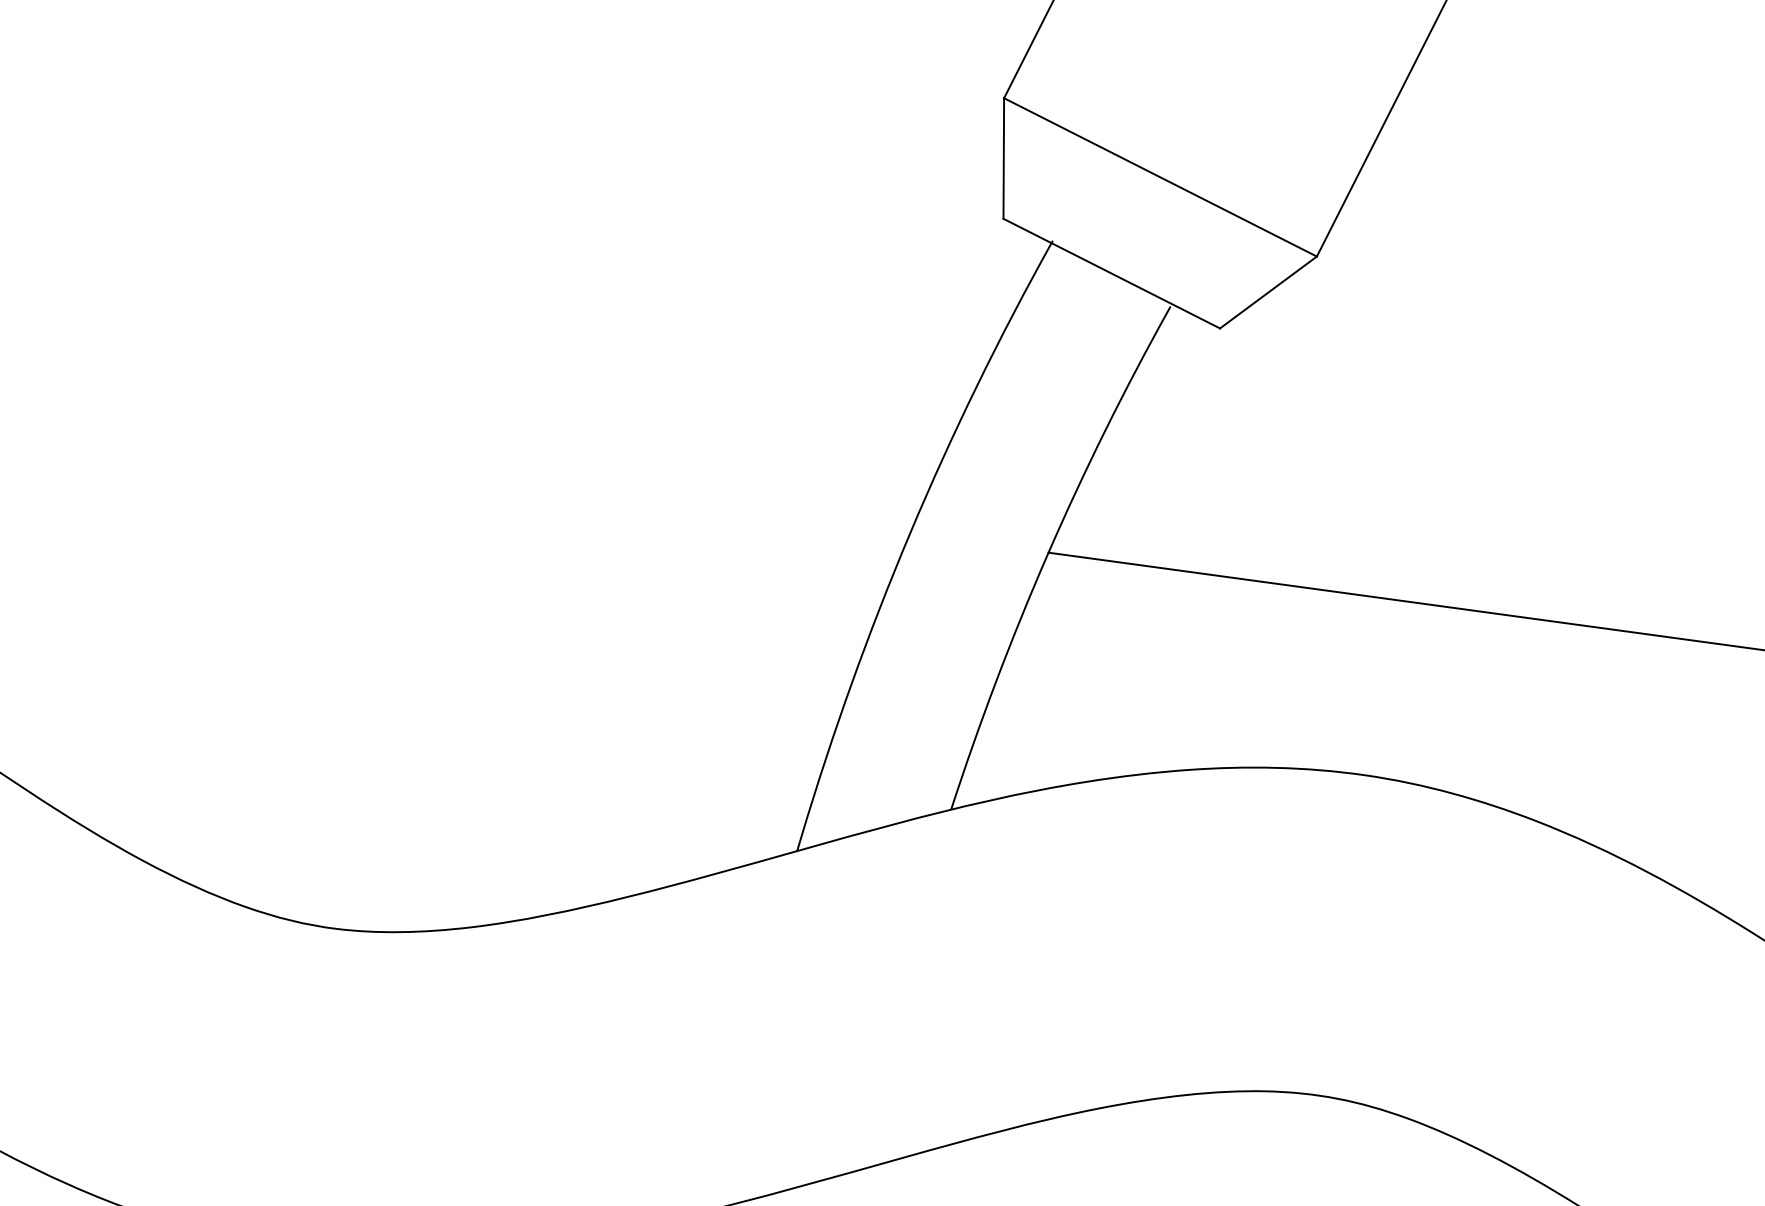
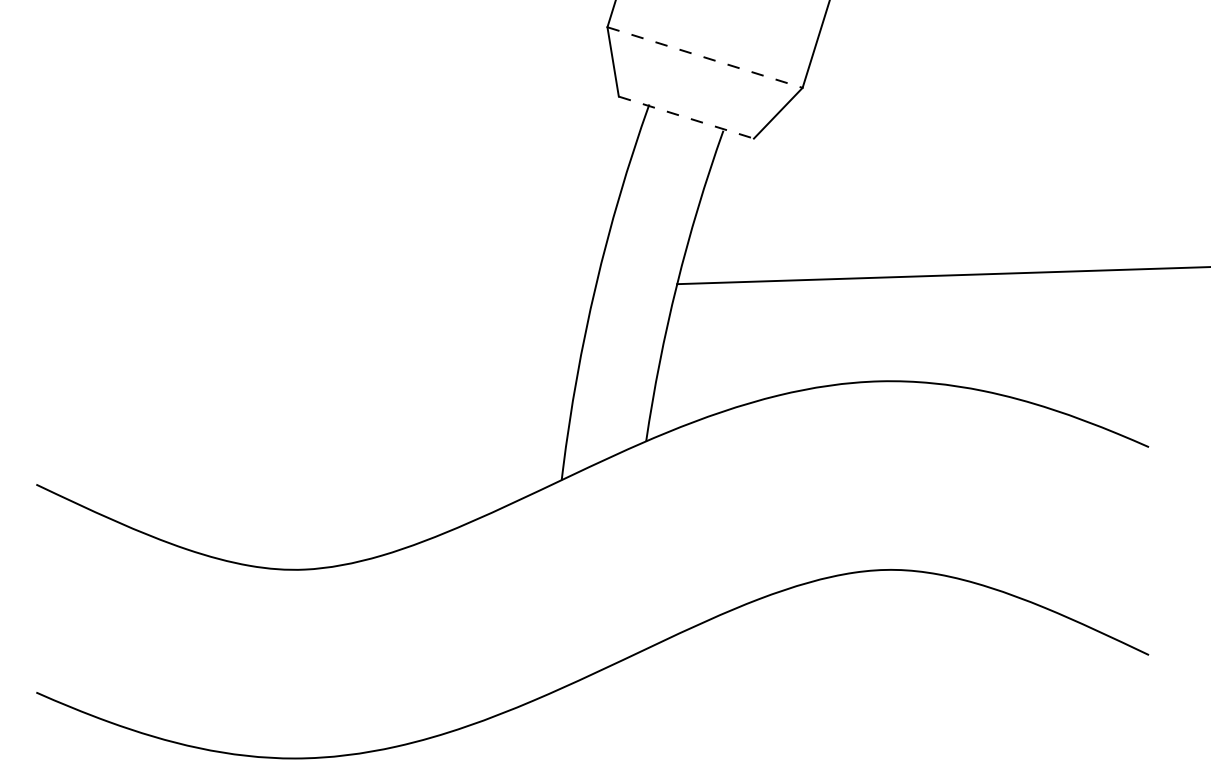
line: (1161, 177) -> (705, 57), solid -> dashed
line: (1111, 273) -> (686, 117), solid -> dashed

